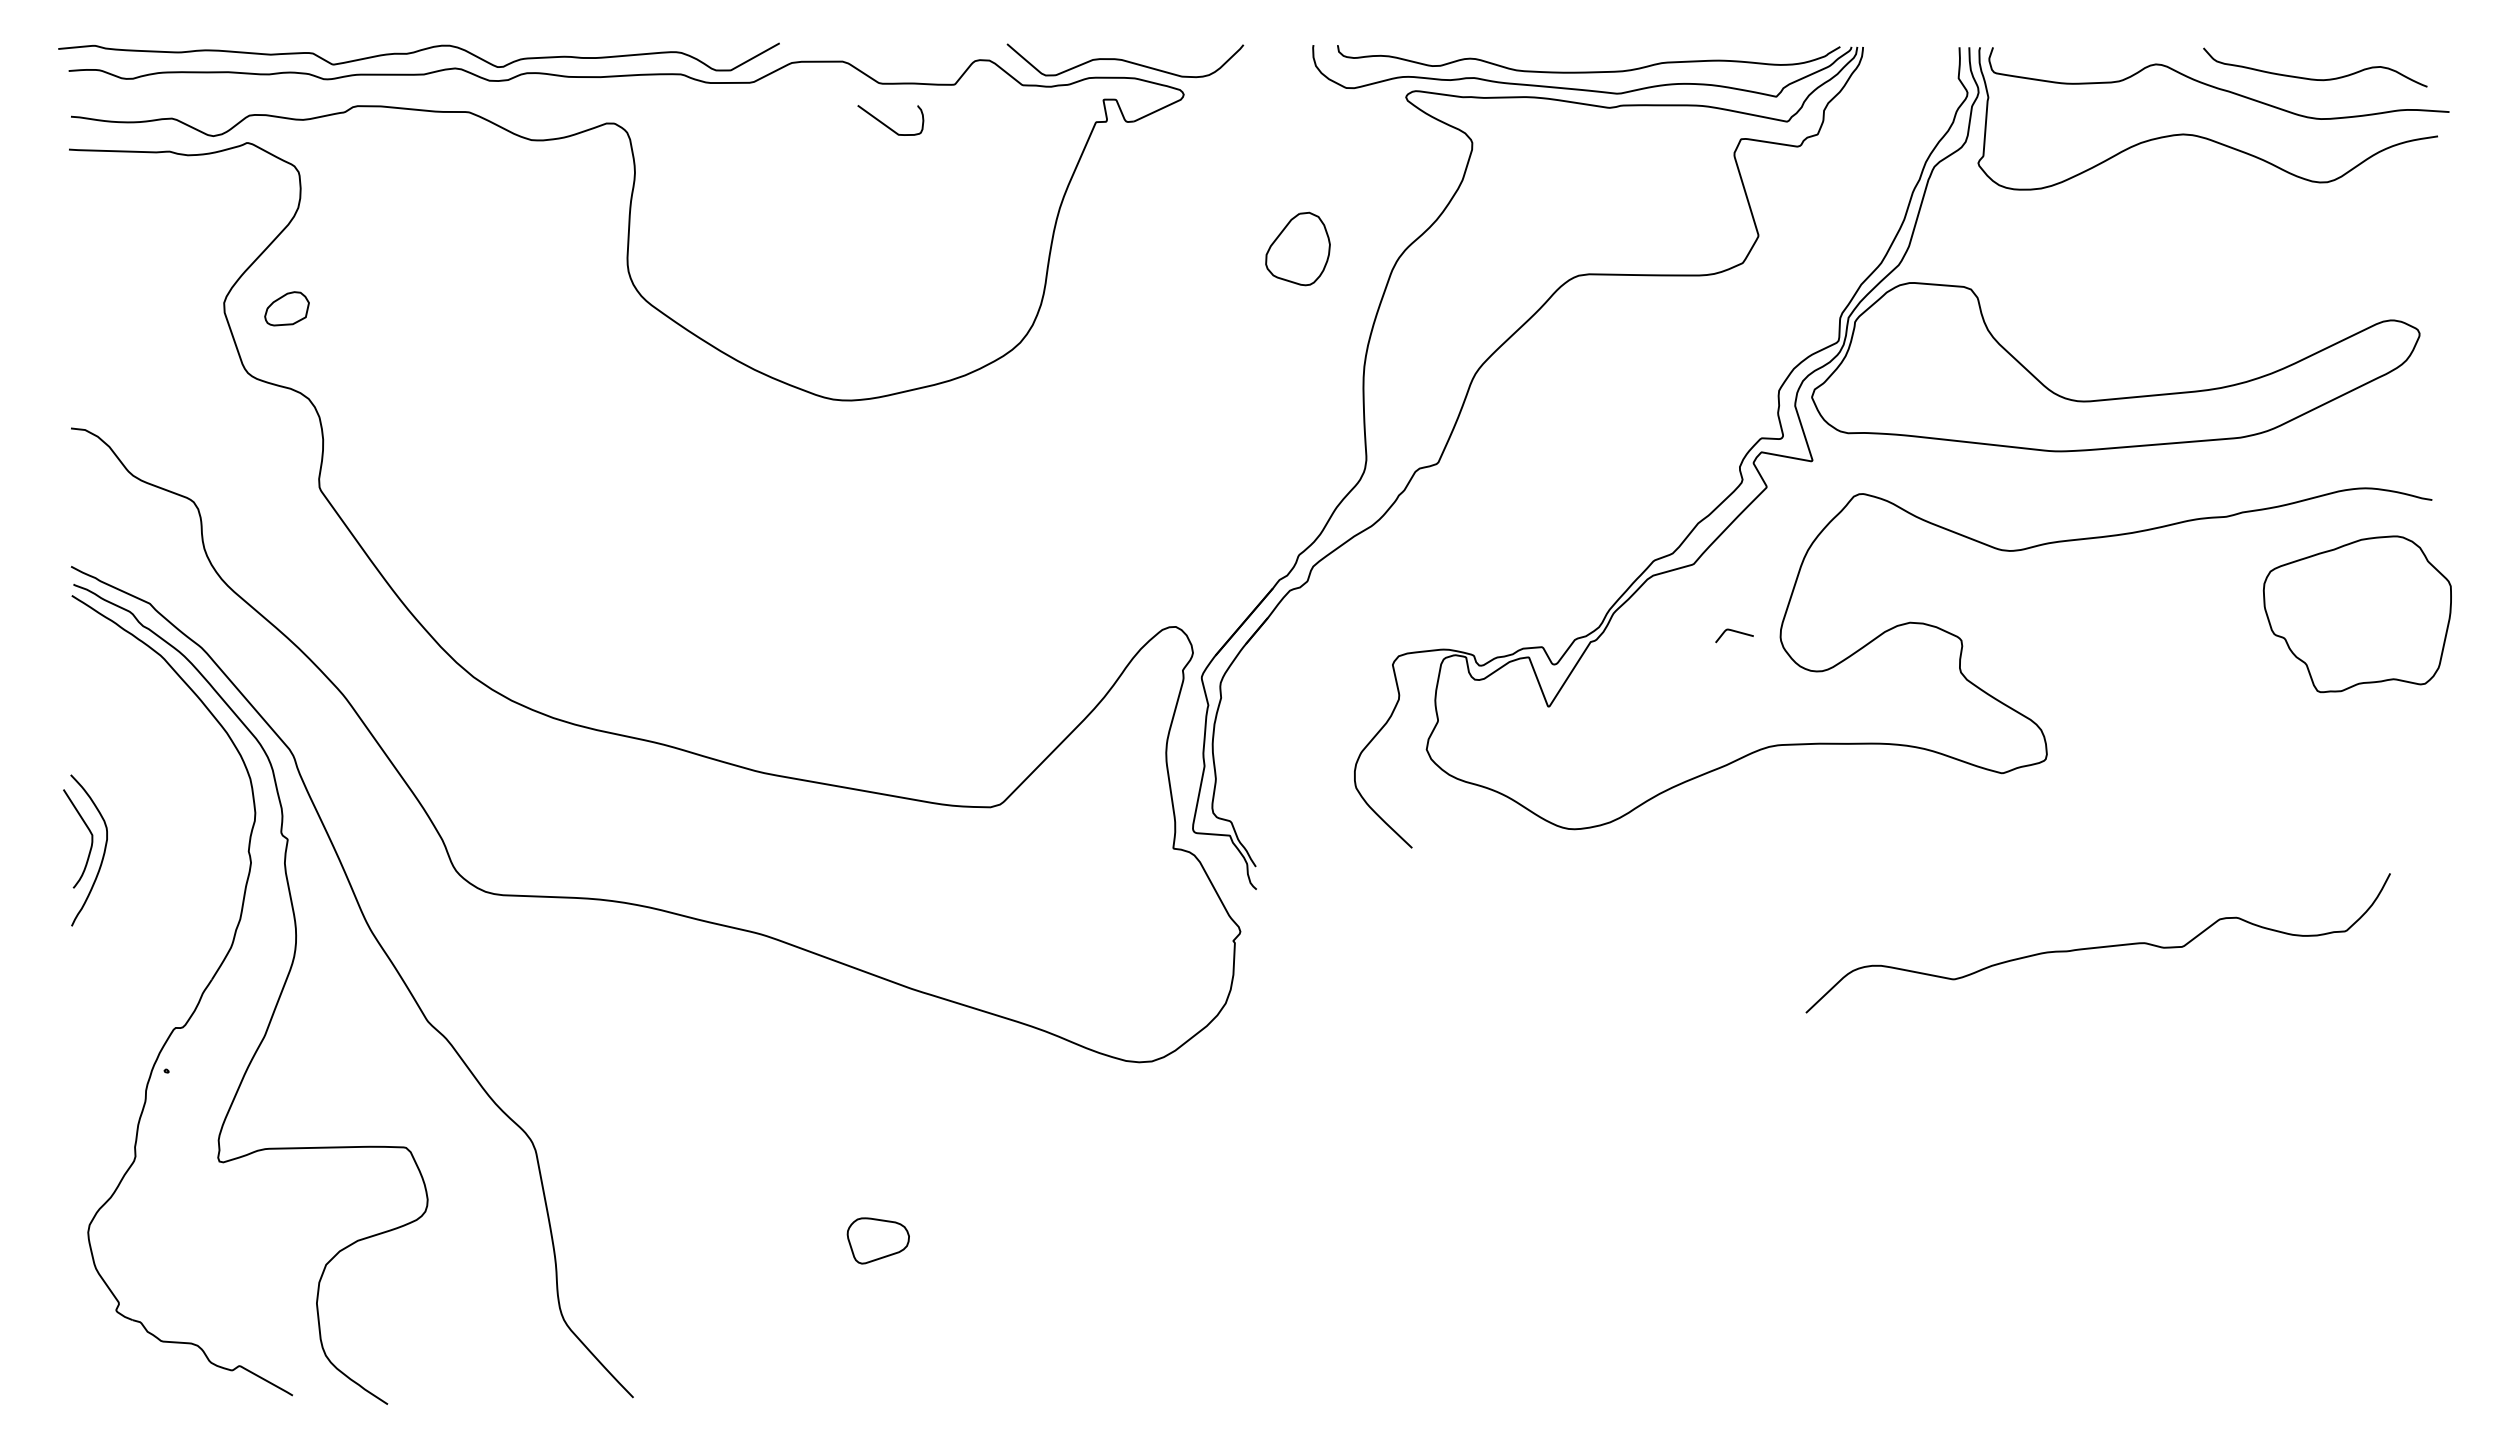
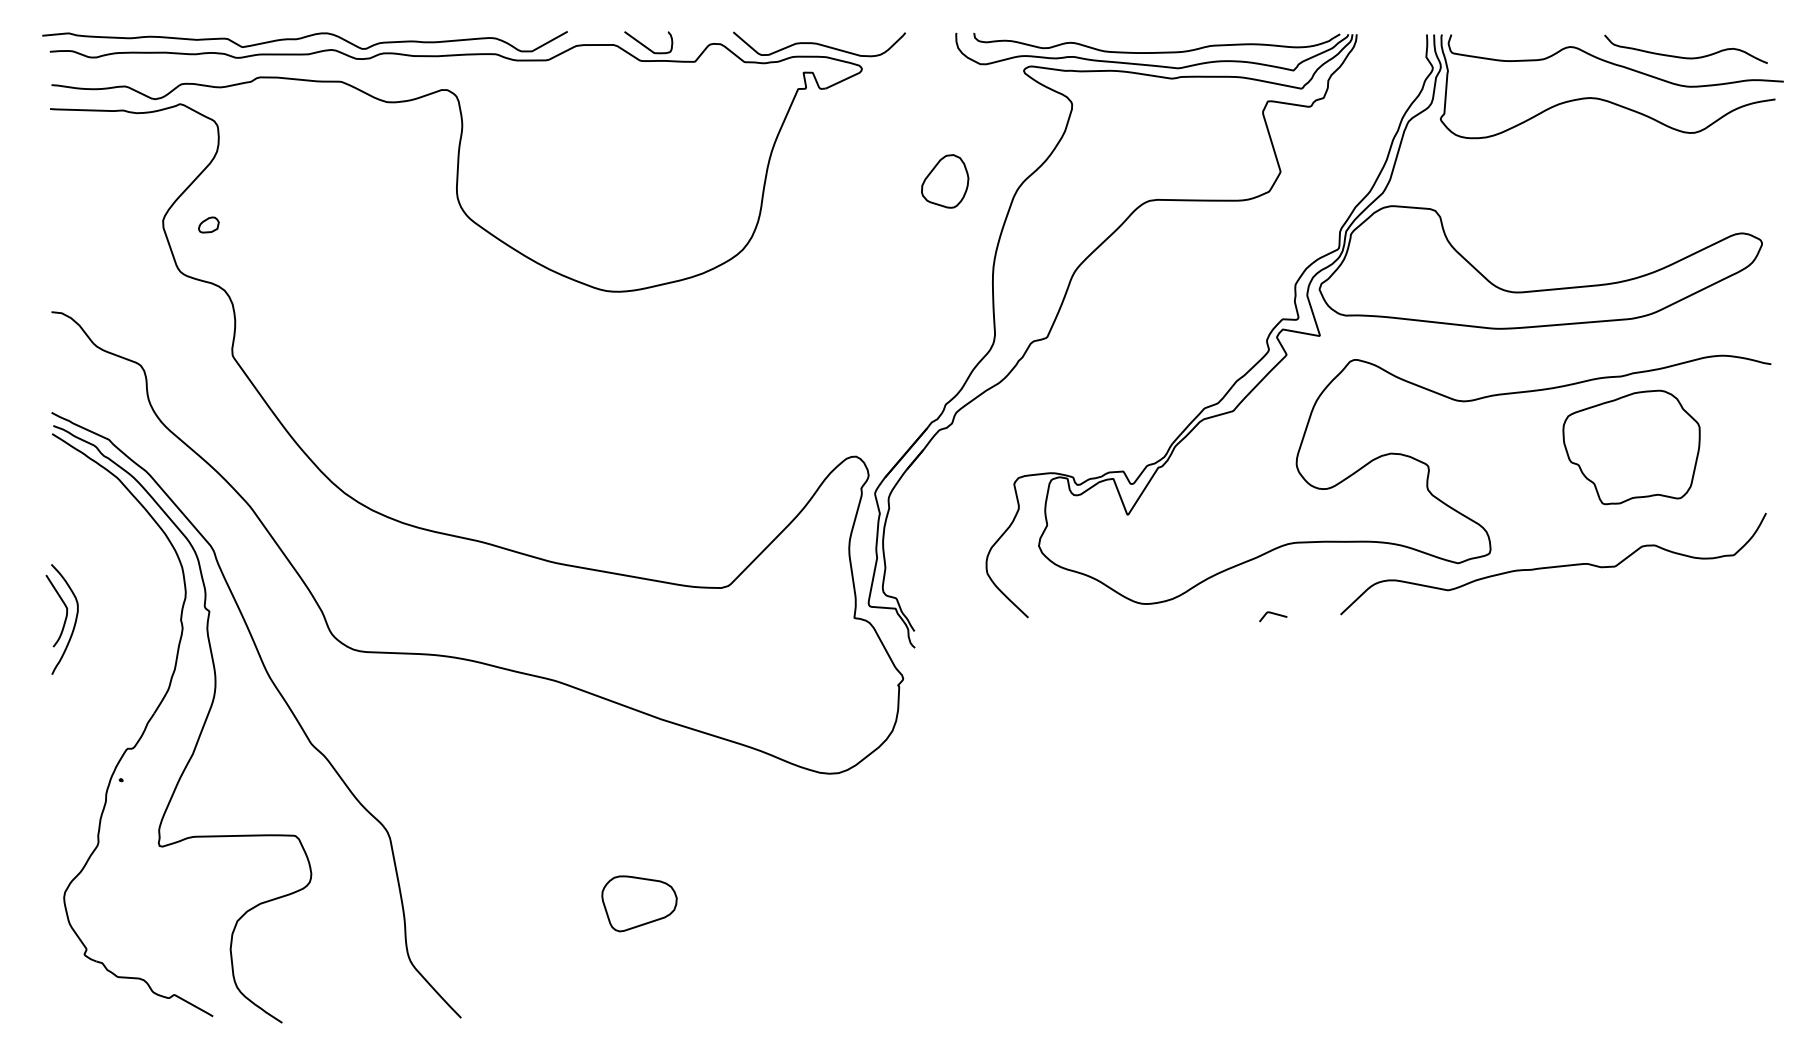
curve: (886, 124) -> (645, 45), moved
part: (286, 308) -> (208, 224), size x0.62
part: (2356, 614) -> (1630, 447), moved
curve: (1735, 632) -> (1274, 614), moved
curve: (2097, 946) -> (1552, 566), moved
part: (878, 1240) -> (639, 903), size x1.67

